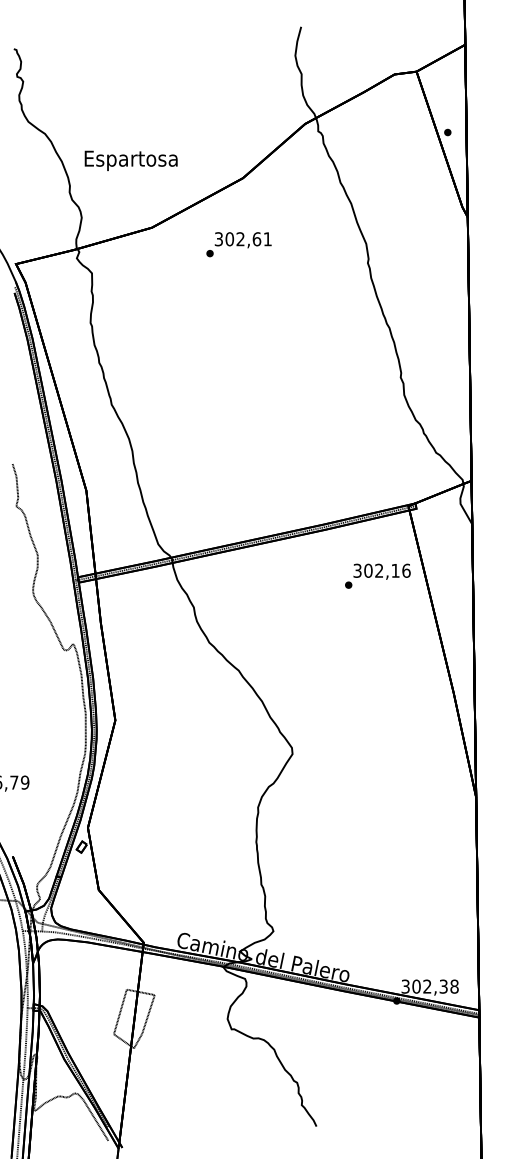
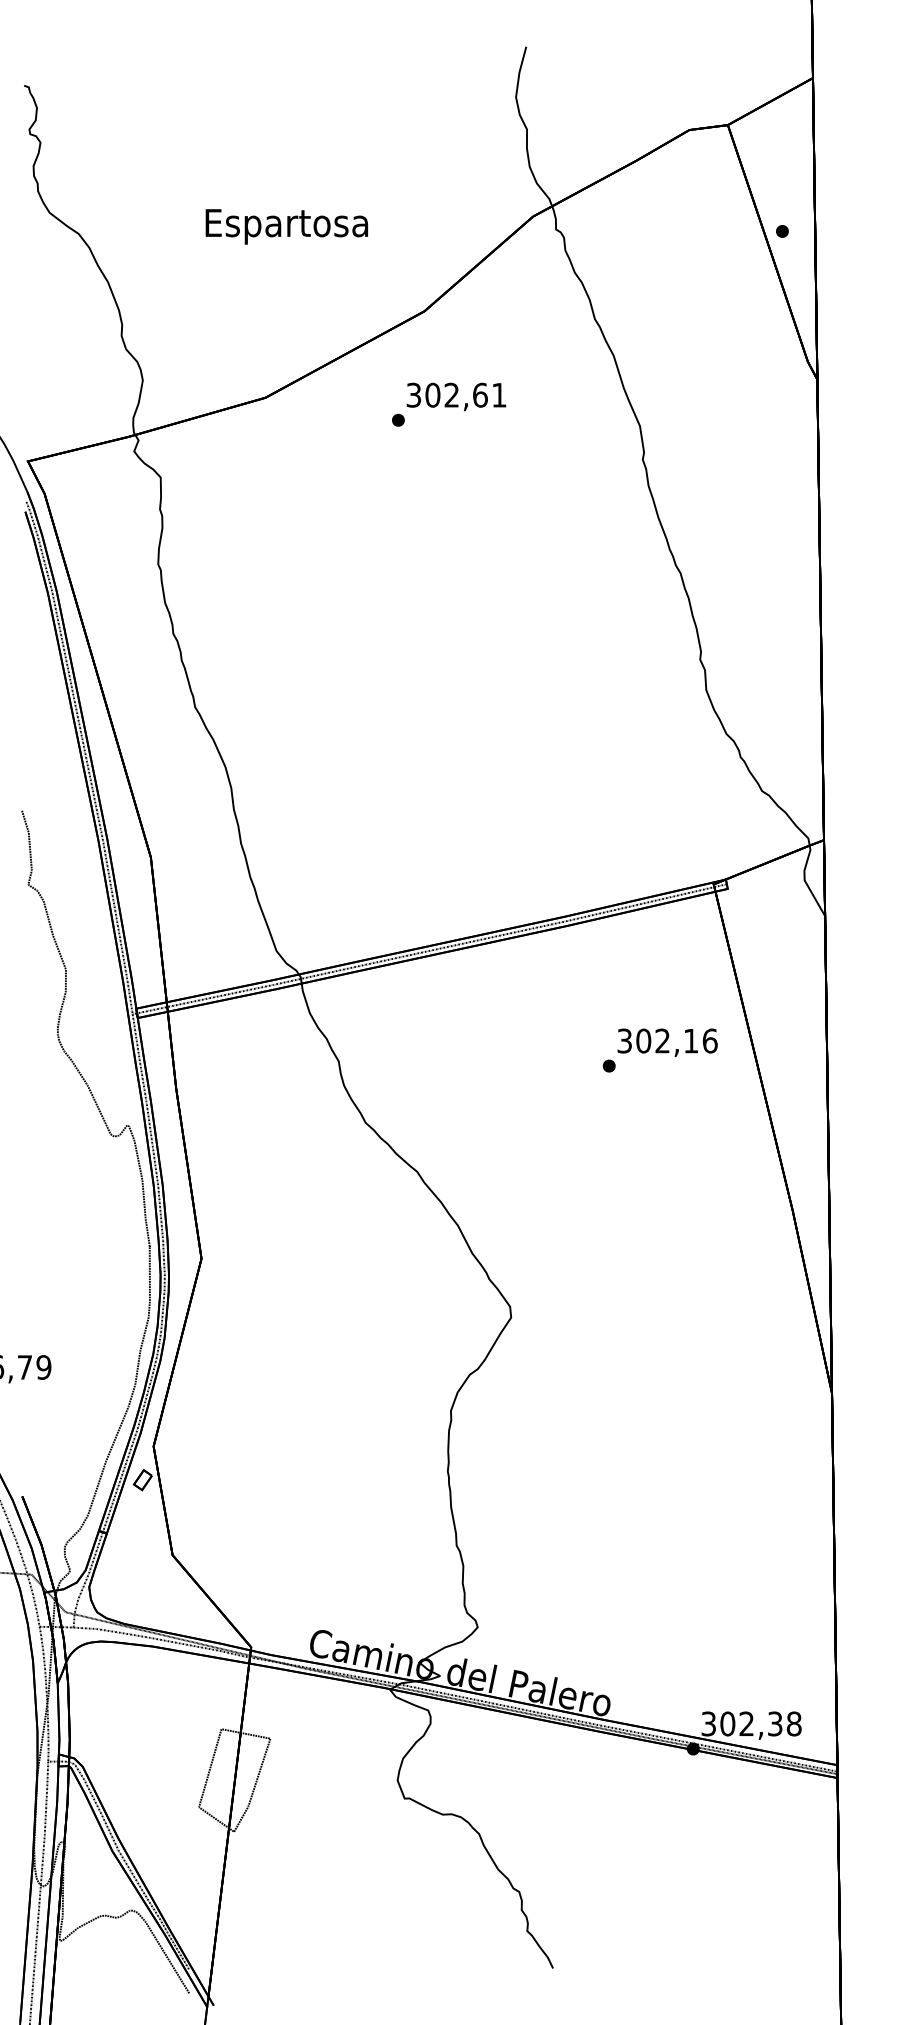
text: (130, 160) -> (285, 226), moved
text: (238, 244) -> (448, 404), moved
text: (377, 575) -> (659, 1049), moved

